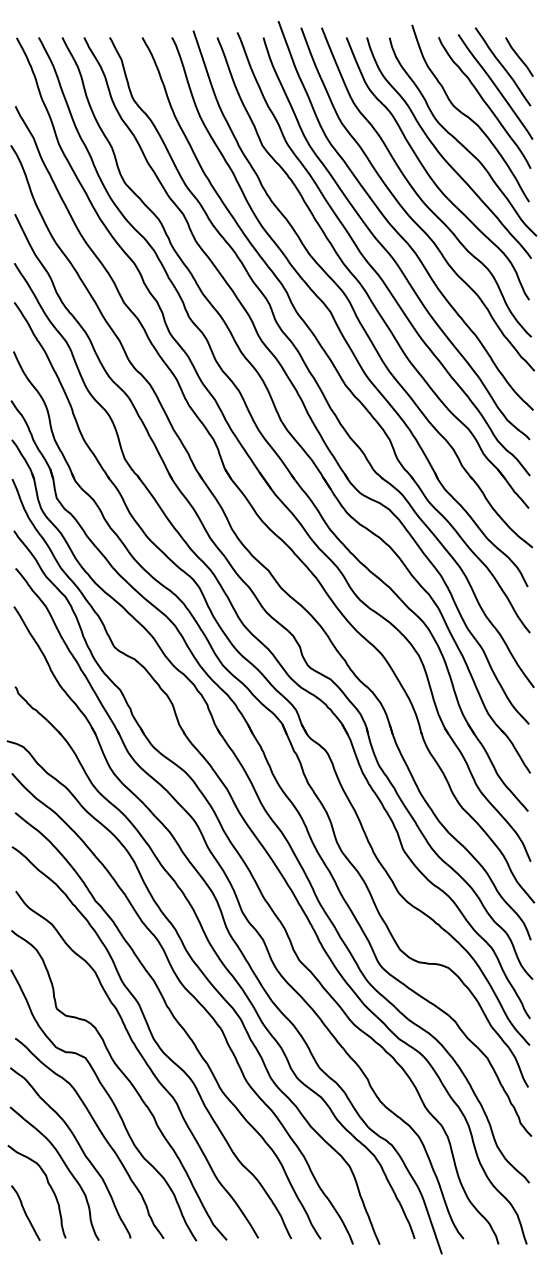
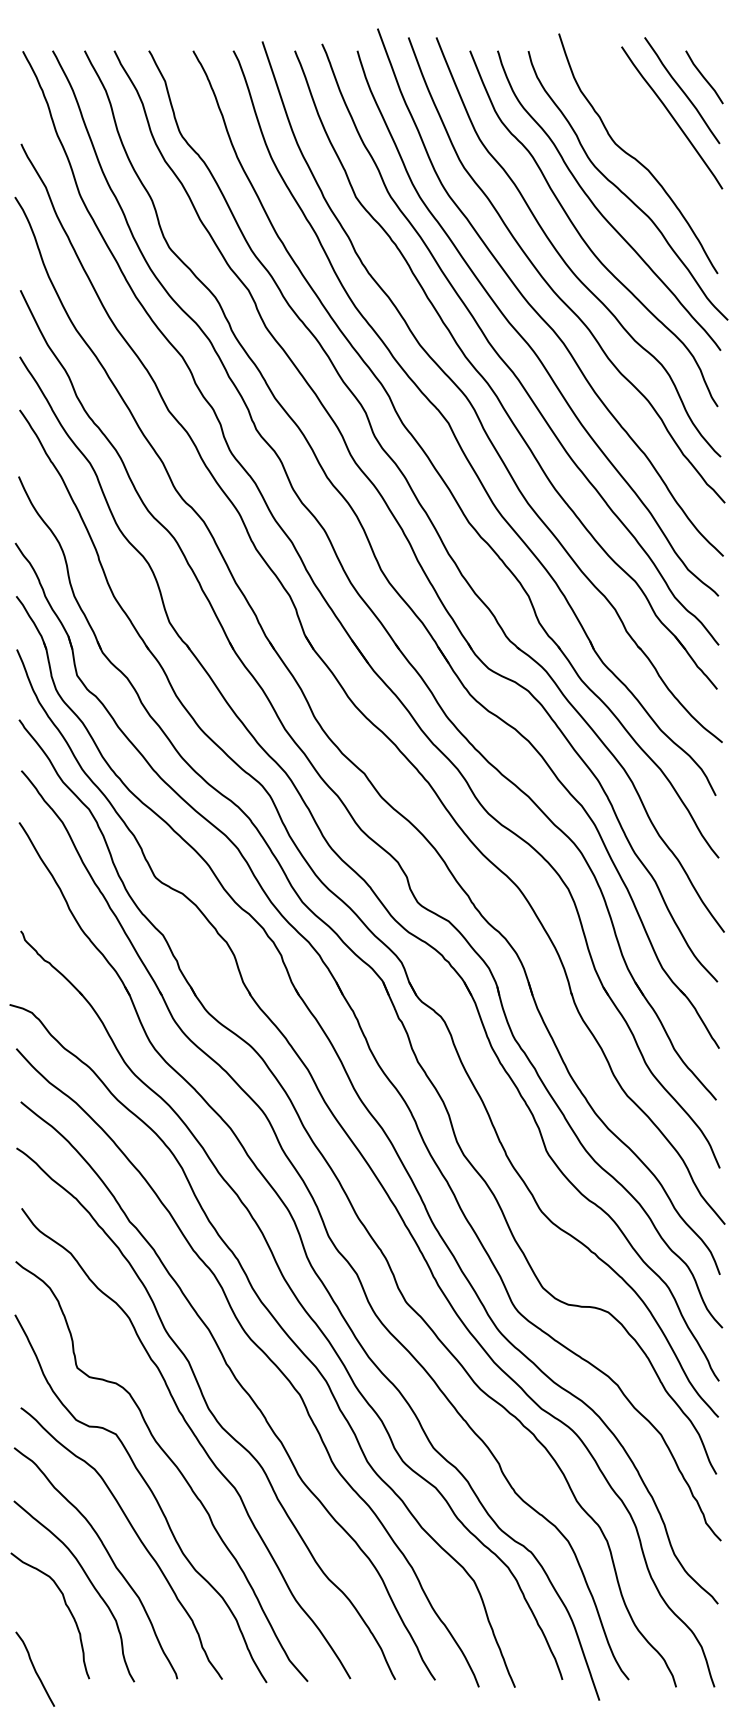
curve: (484, 102) -> (657, 138), removed
curve: (25, 1212) -> (34, 1668), moved

